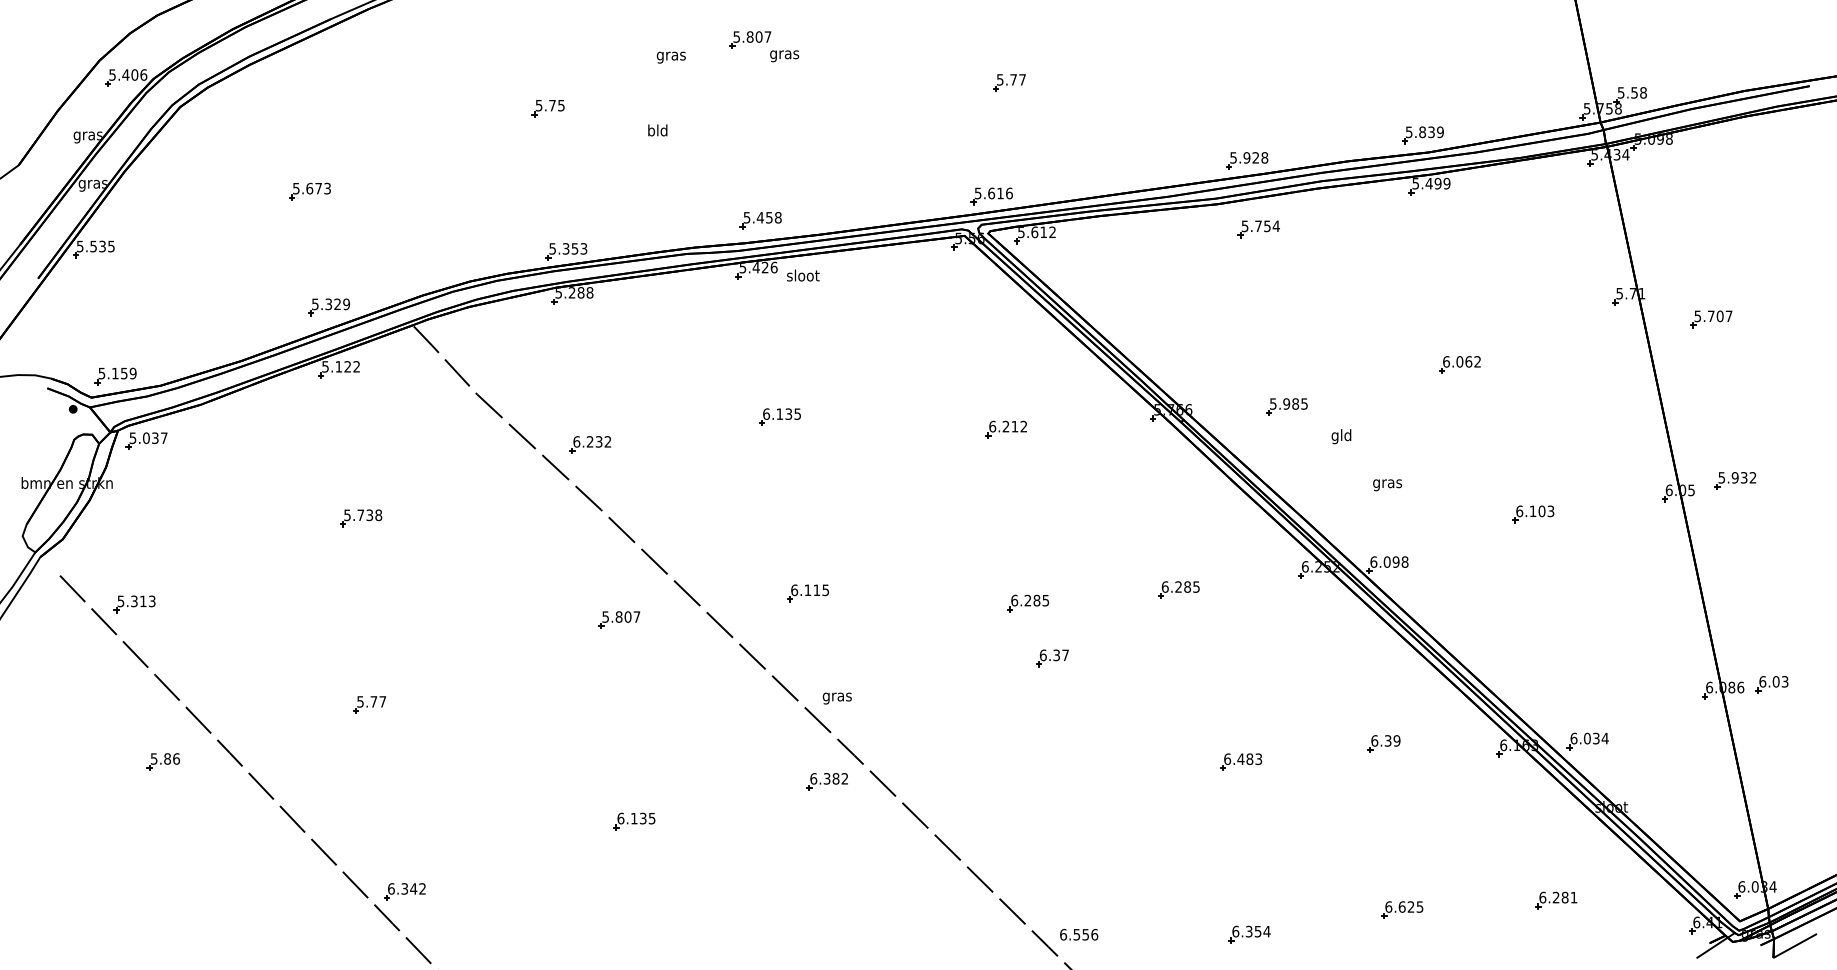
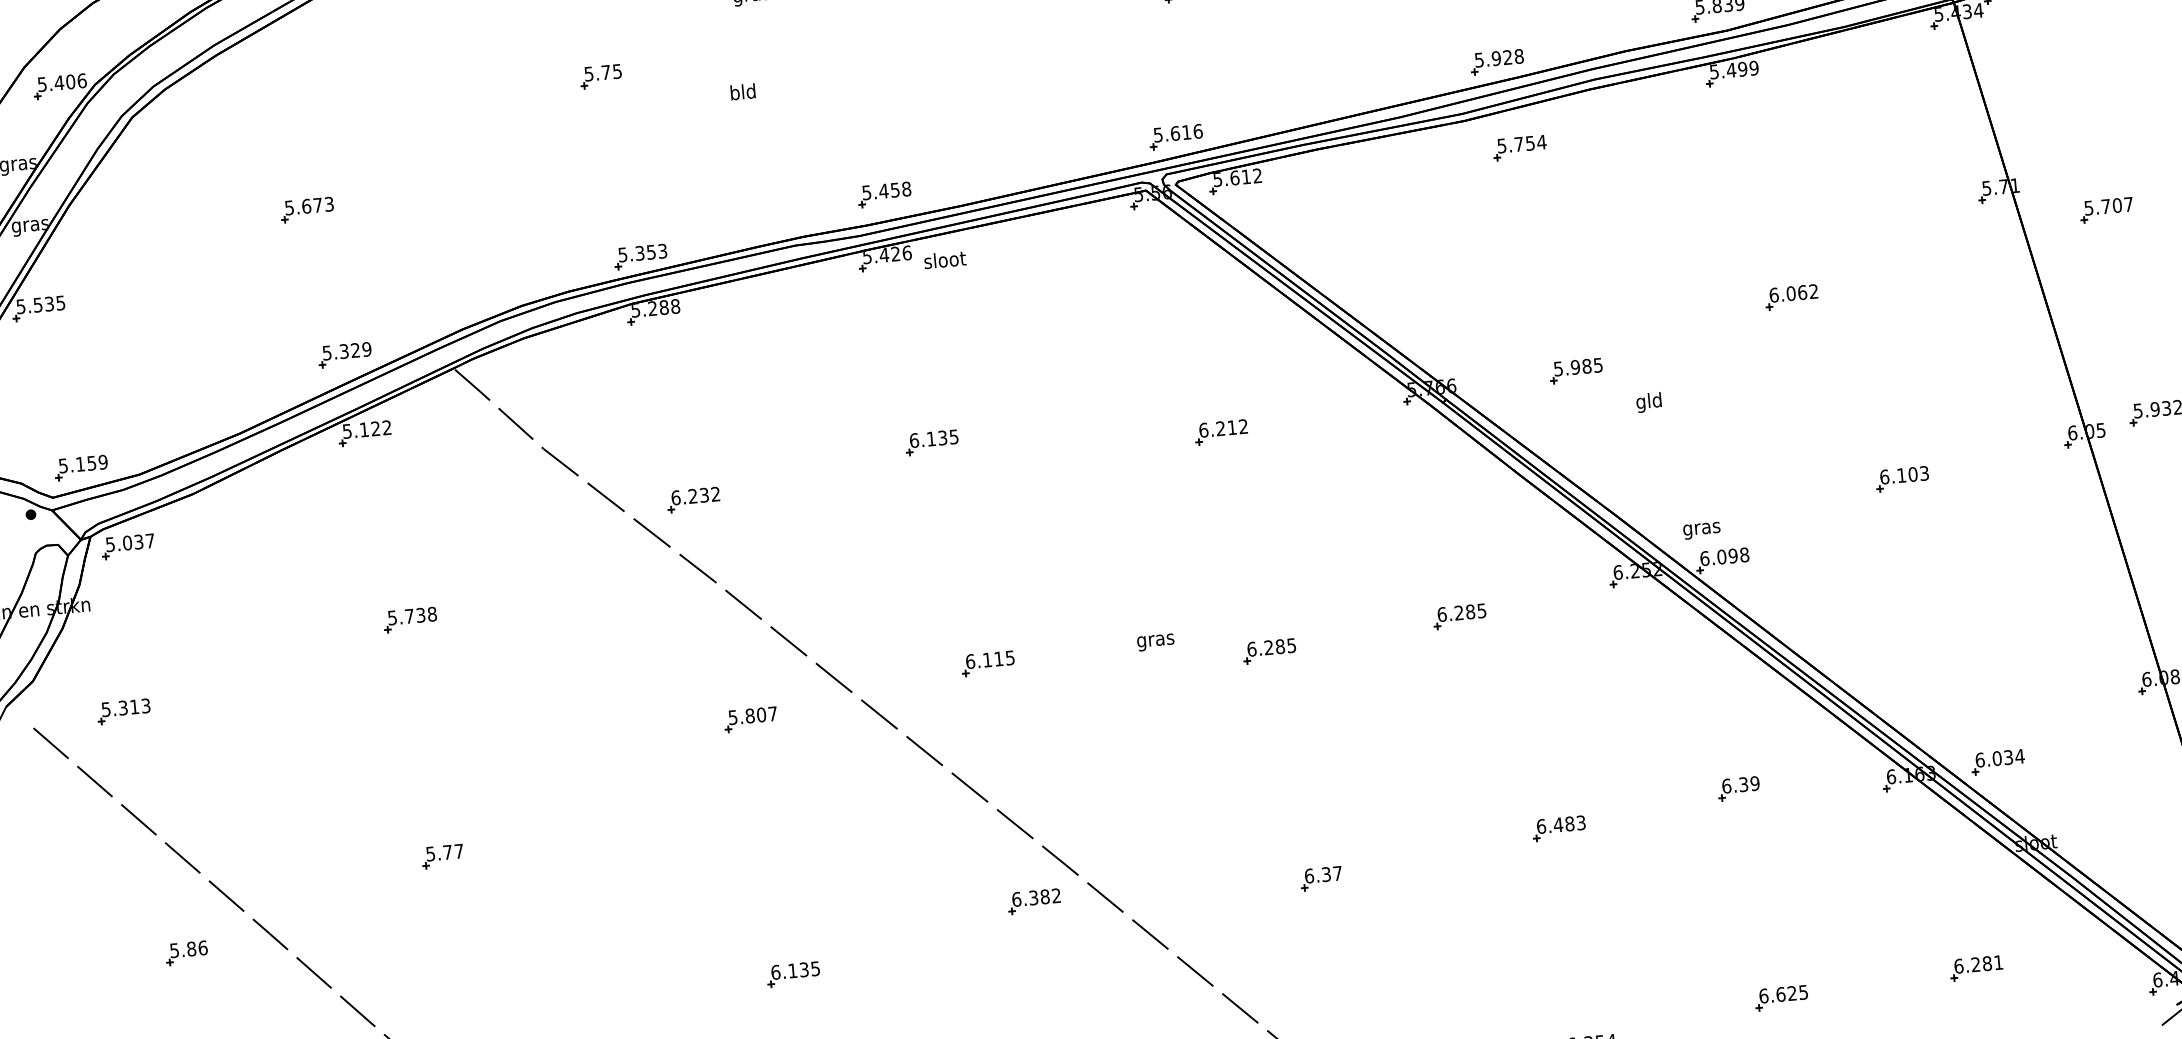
text: (1387, 485) -> (1701, 531), moved
part: (134, 604) -> (123, 711), moved
part: (1052, 658) -> (1321, 878), moved
text: (836, 698) -> (1154, 642), moved

